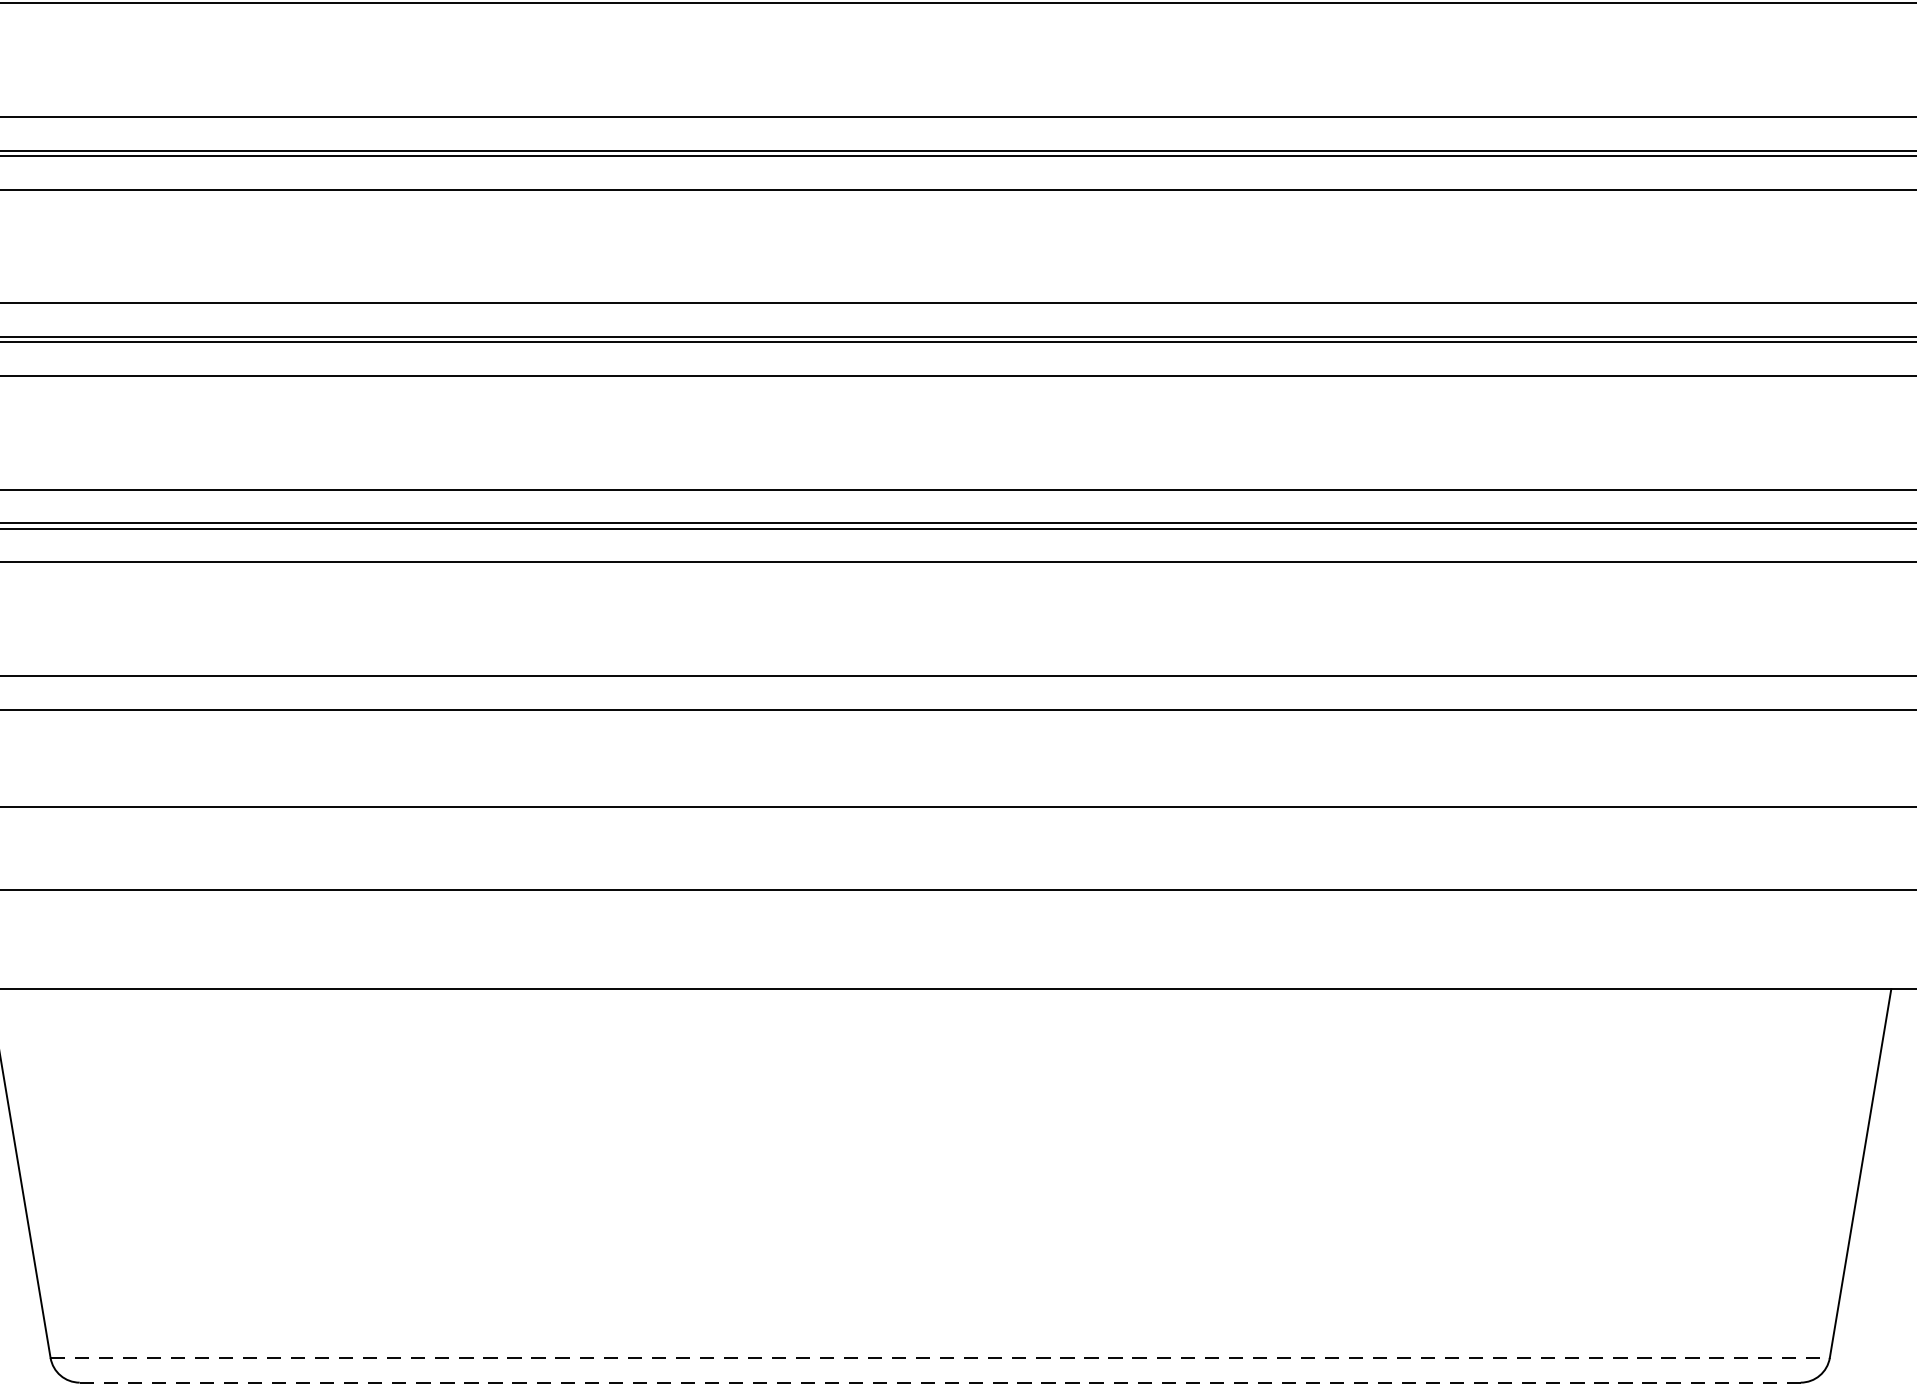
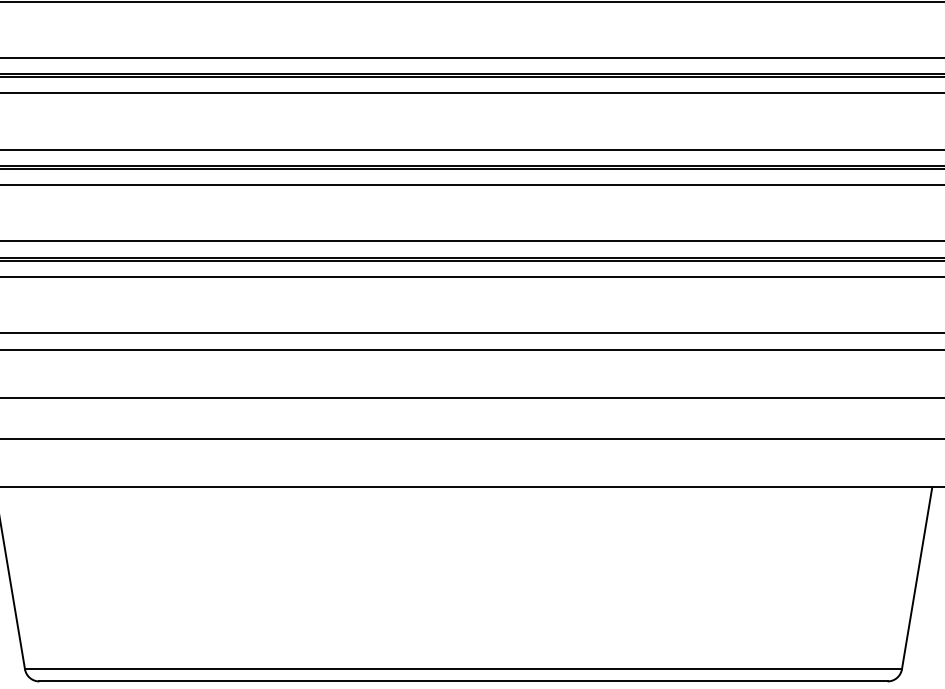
line: (940, 1358) -> (463, 669), dashed -> solid
line: (940, 1382) -> (463, 681), dashed -> solid

